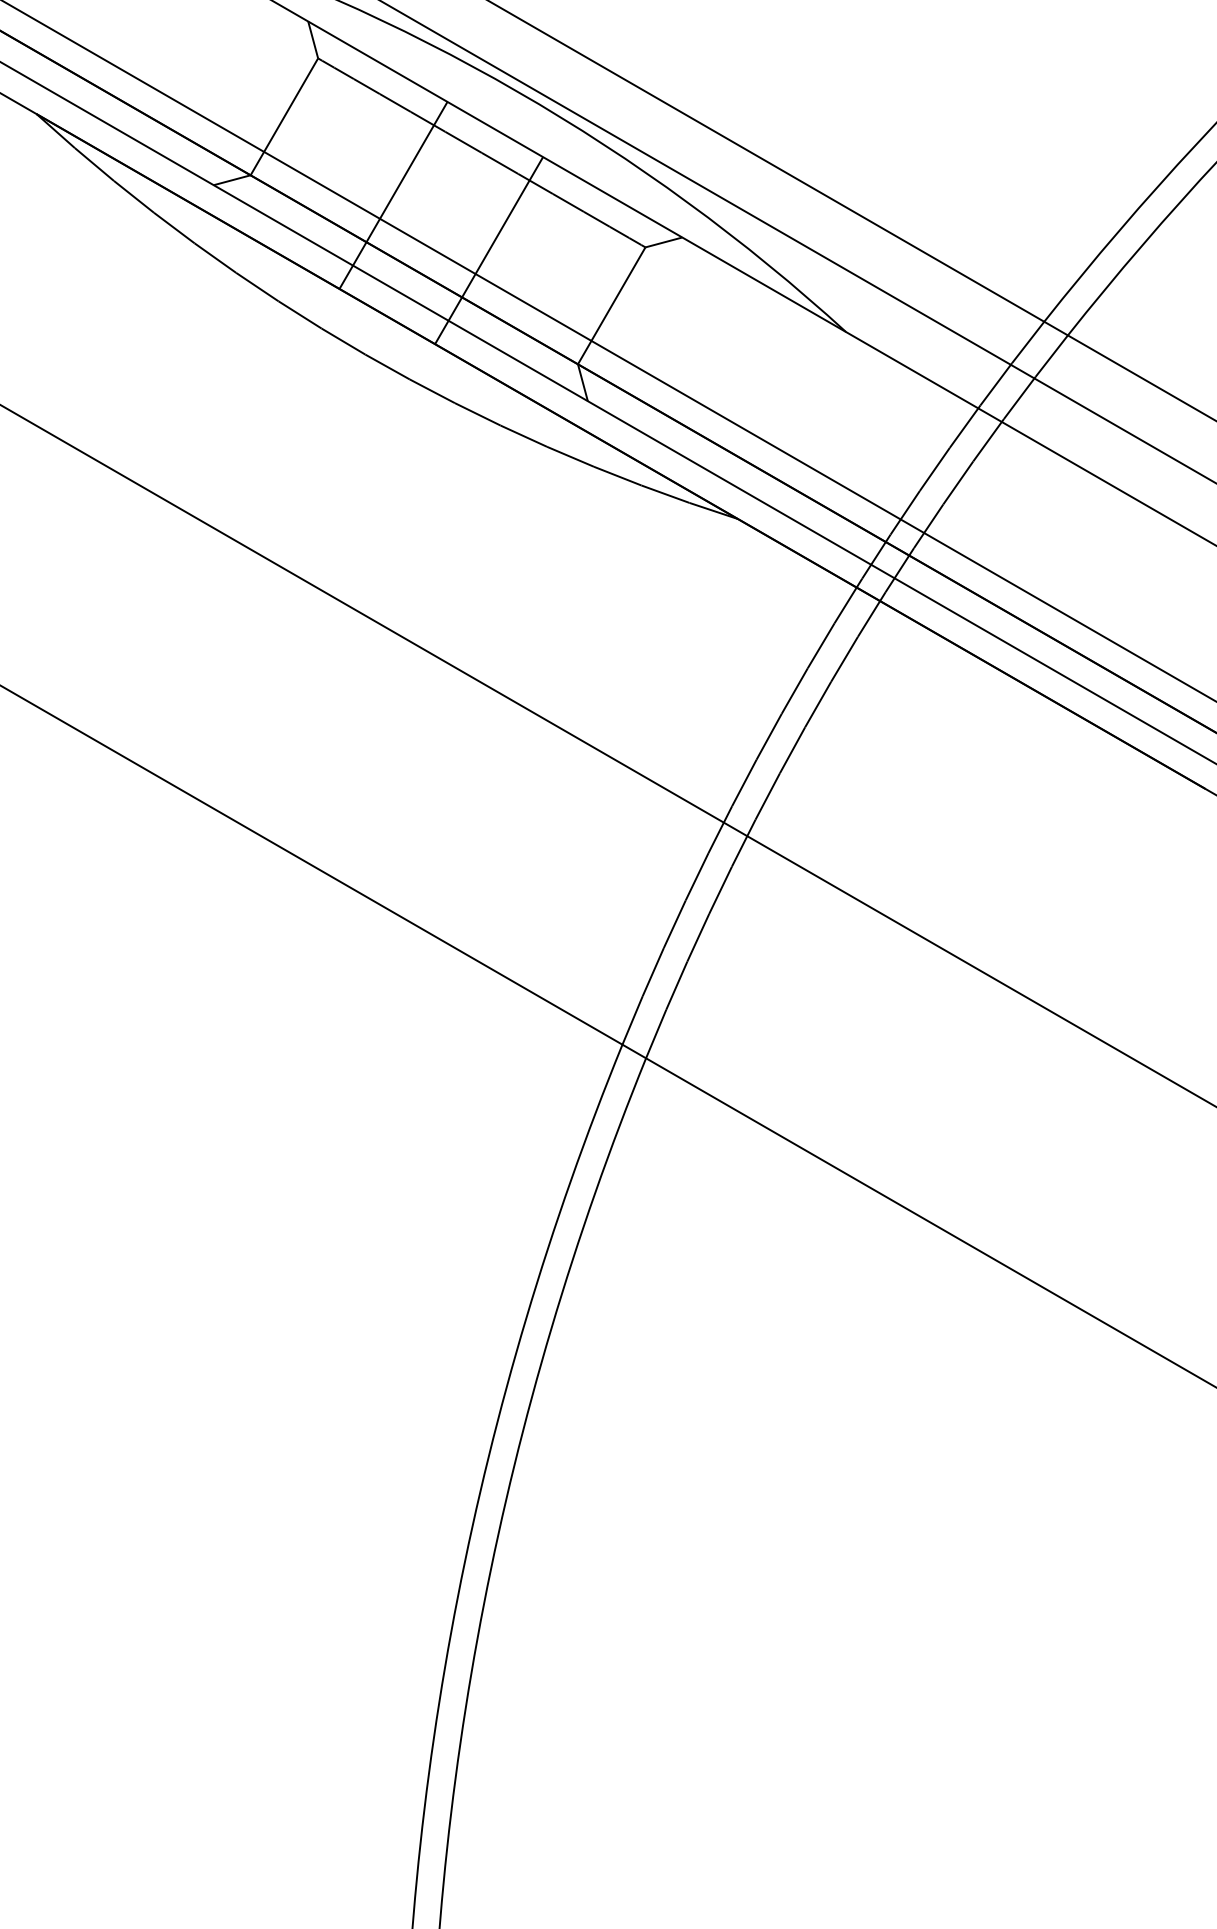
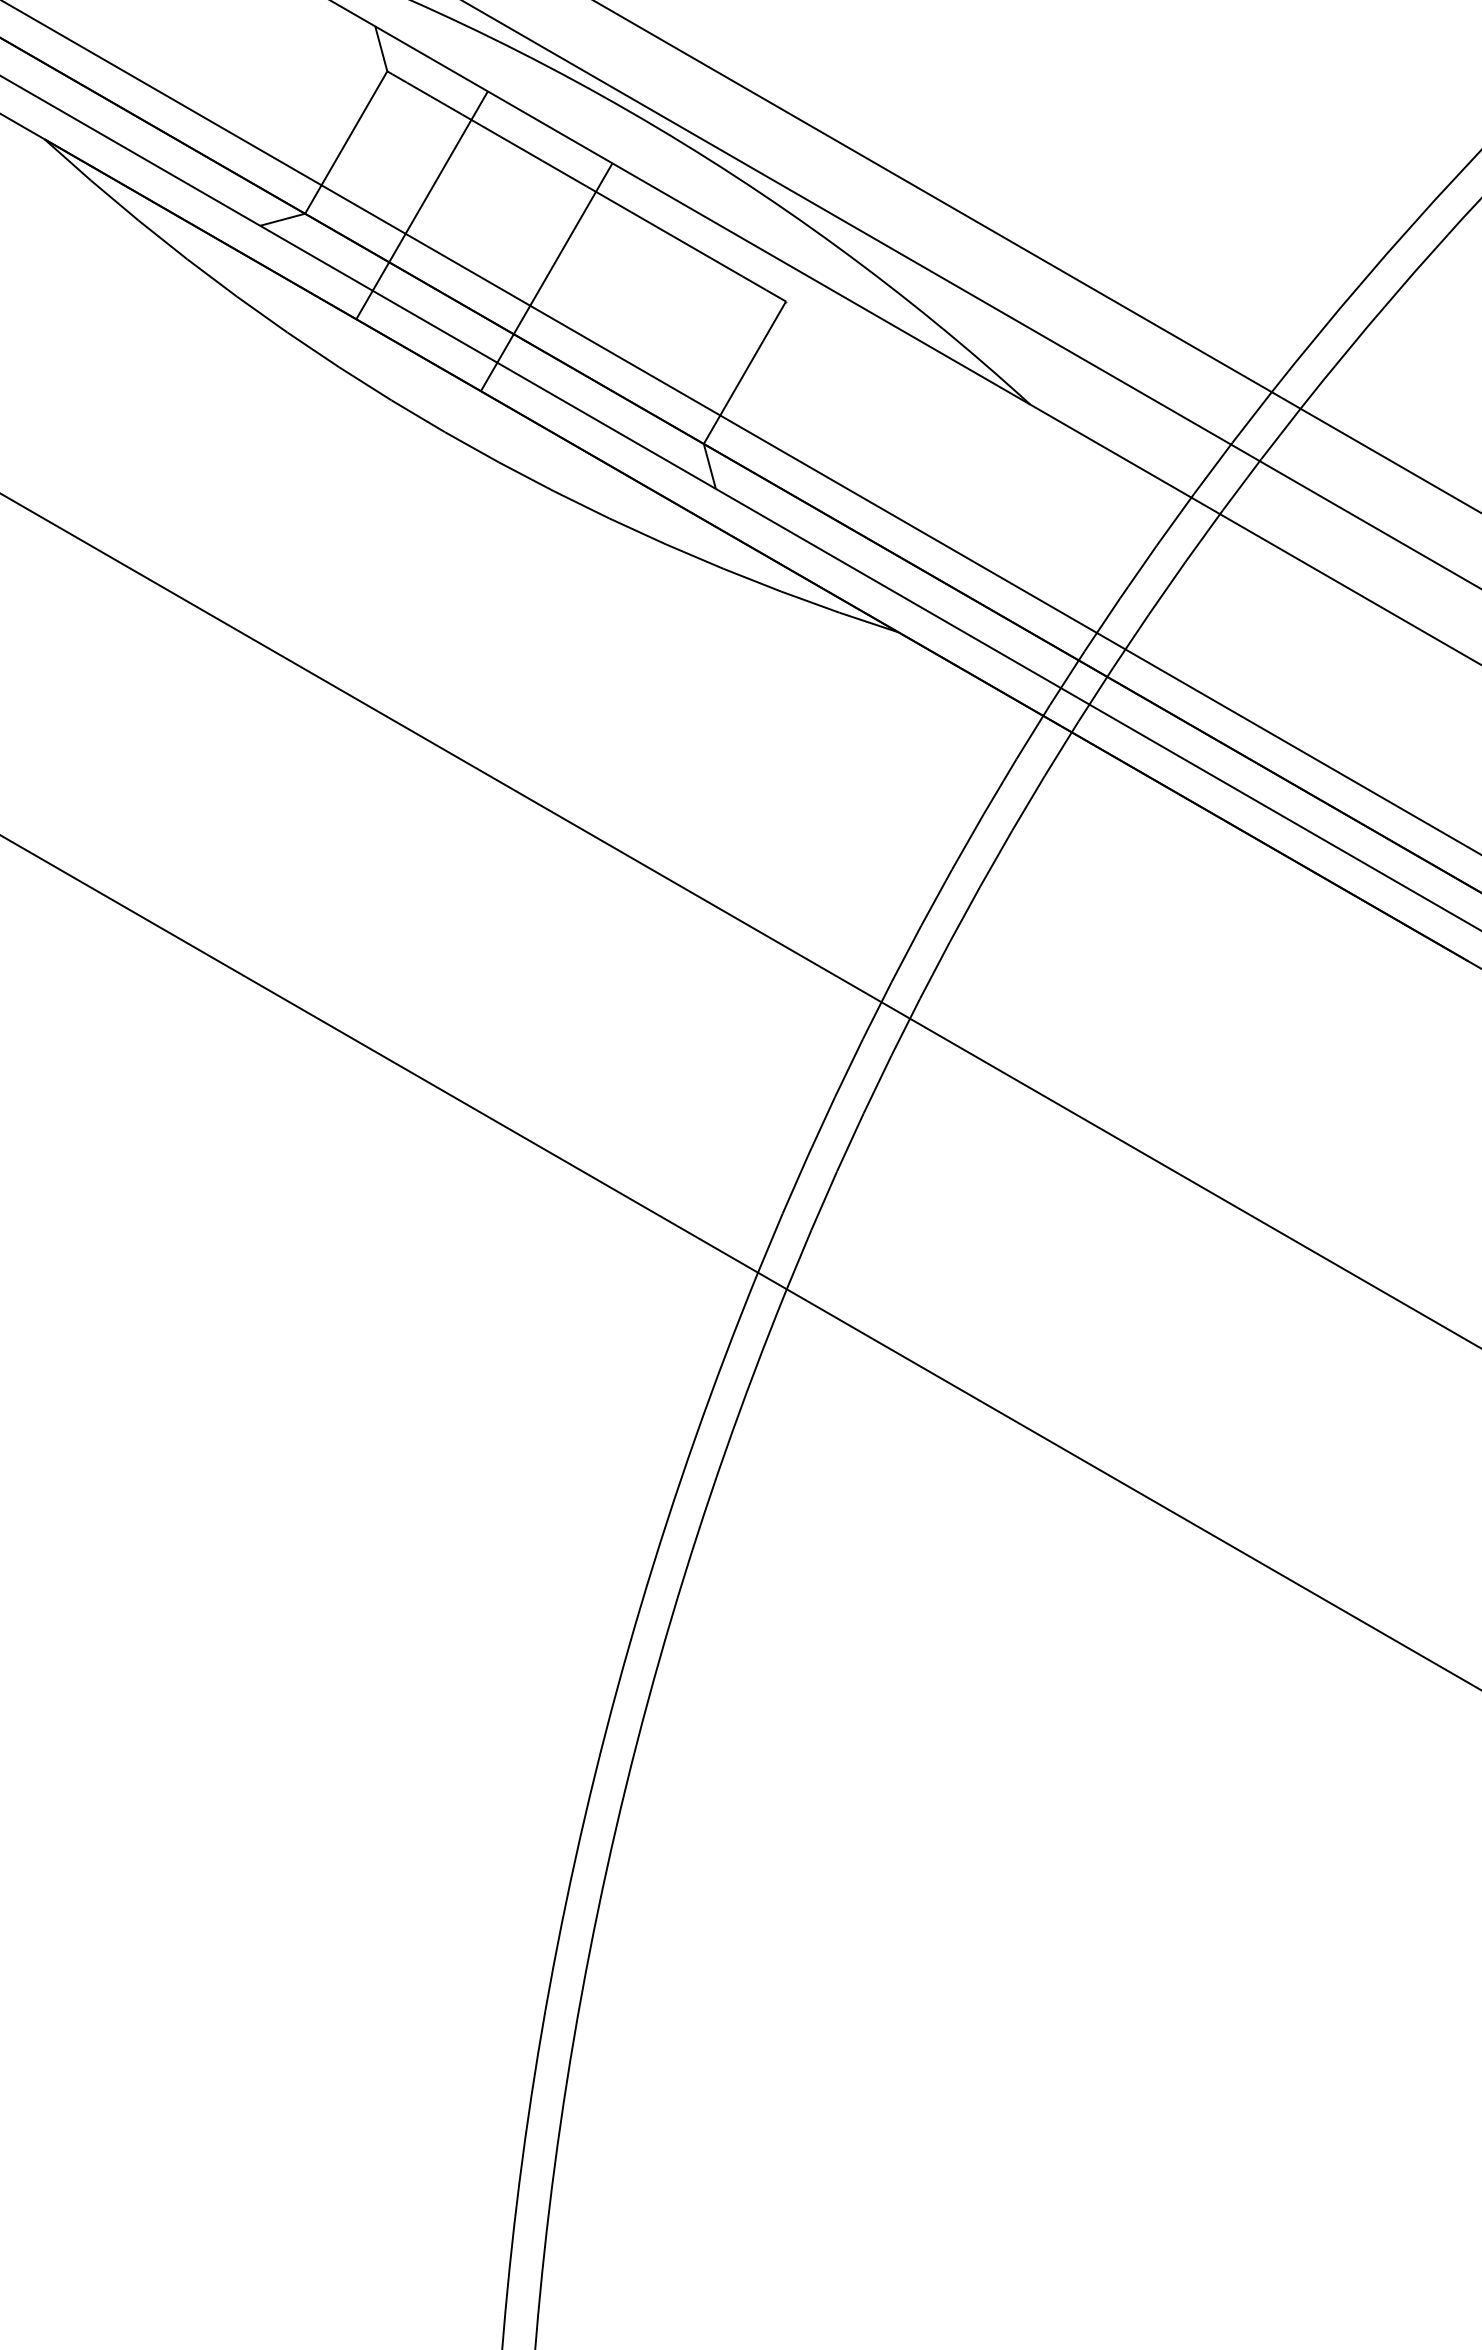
line: (392, 195) -> (421, 205), moved
line: (663, 242) -> (808, 295), removed
line: (489, 250) -> (546, 277), moved

